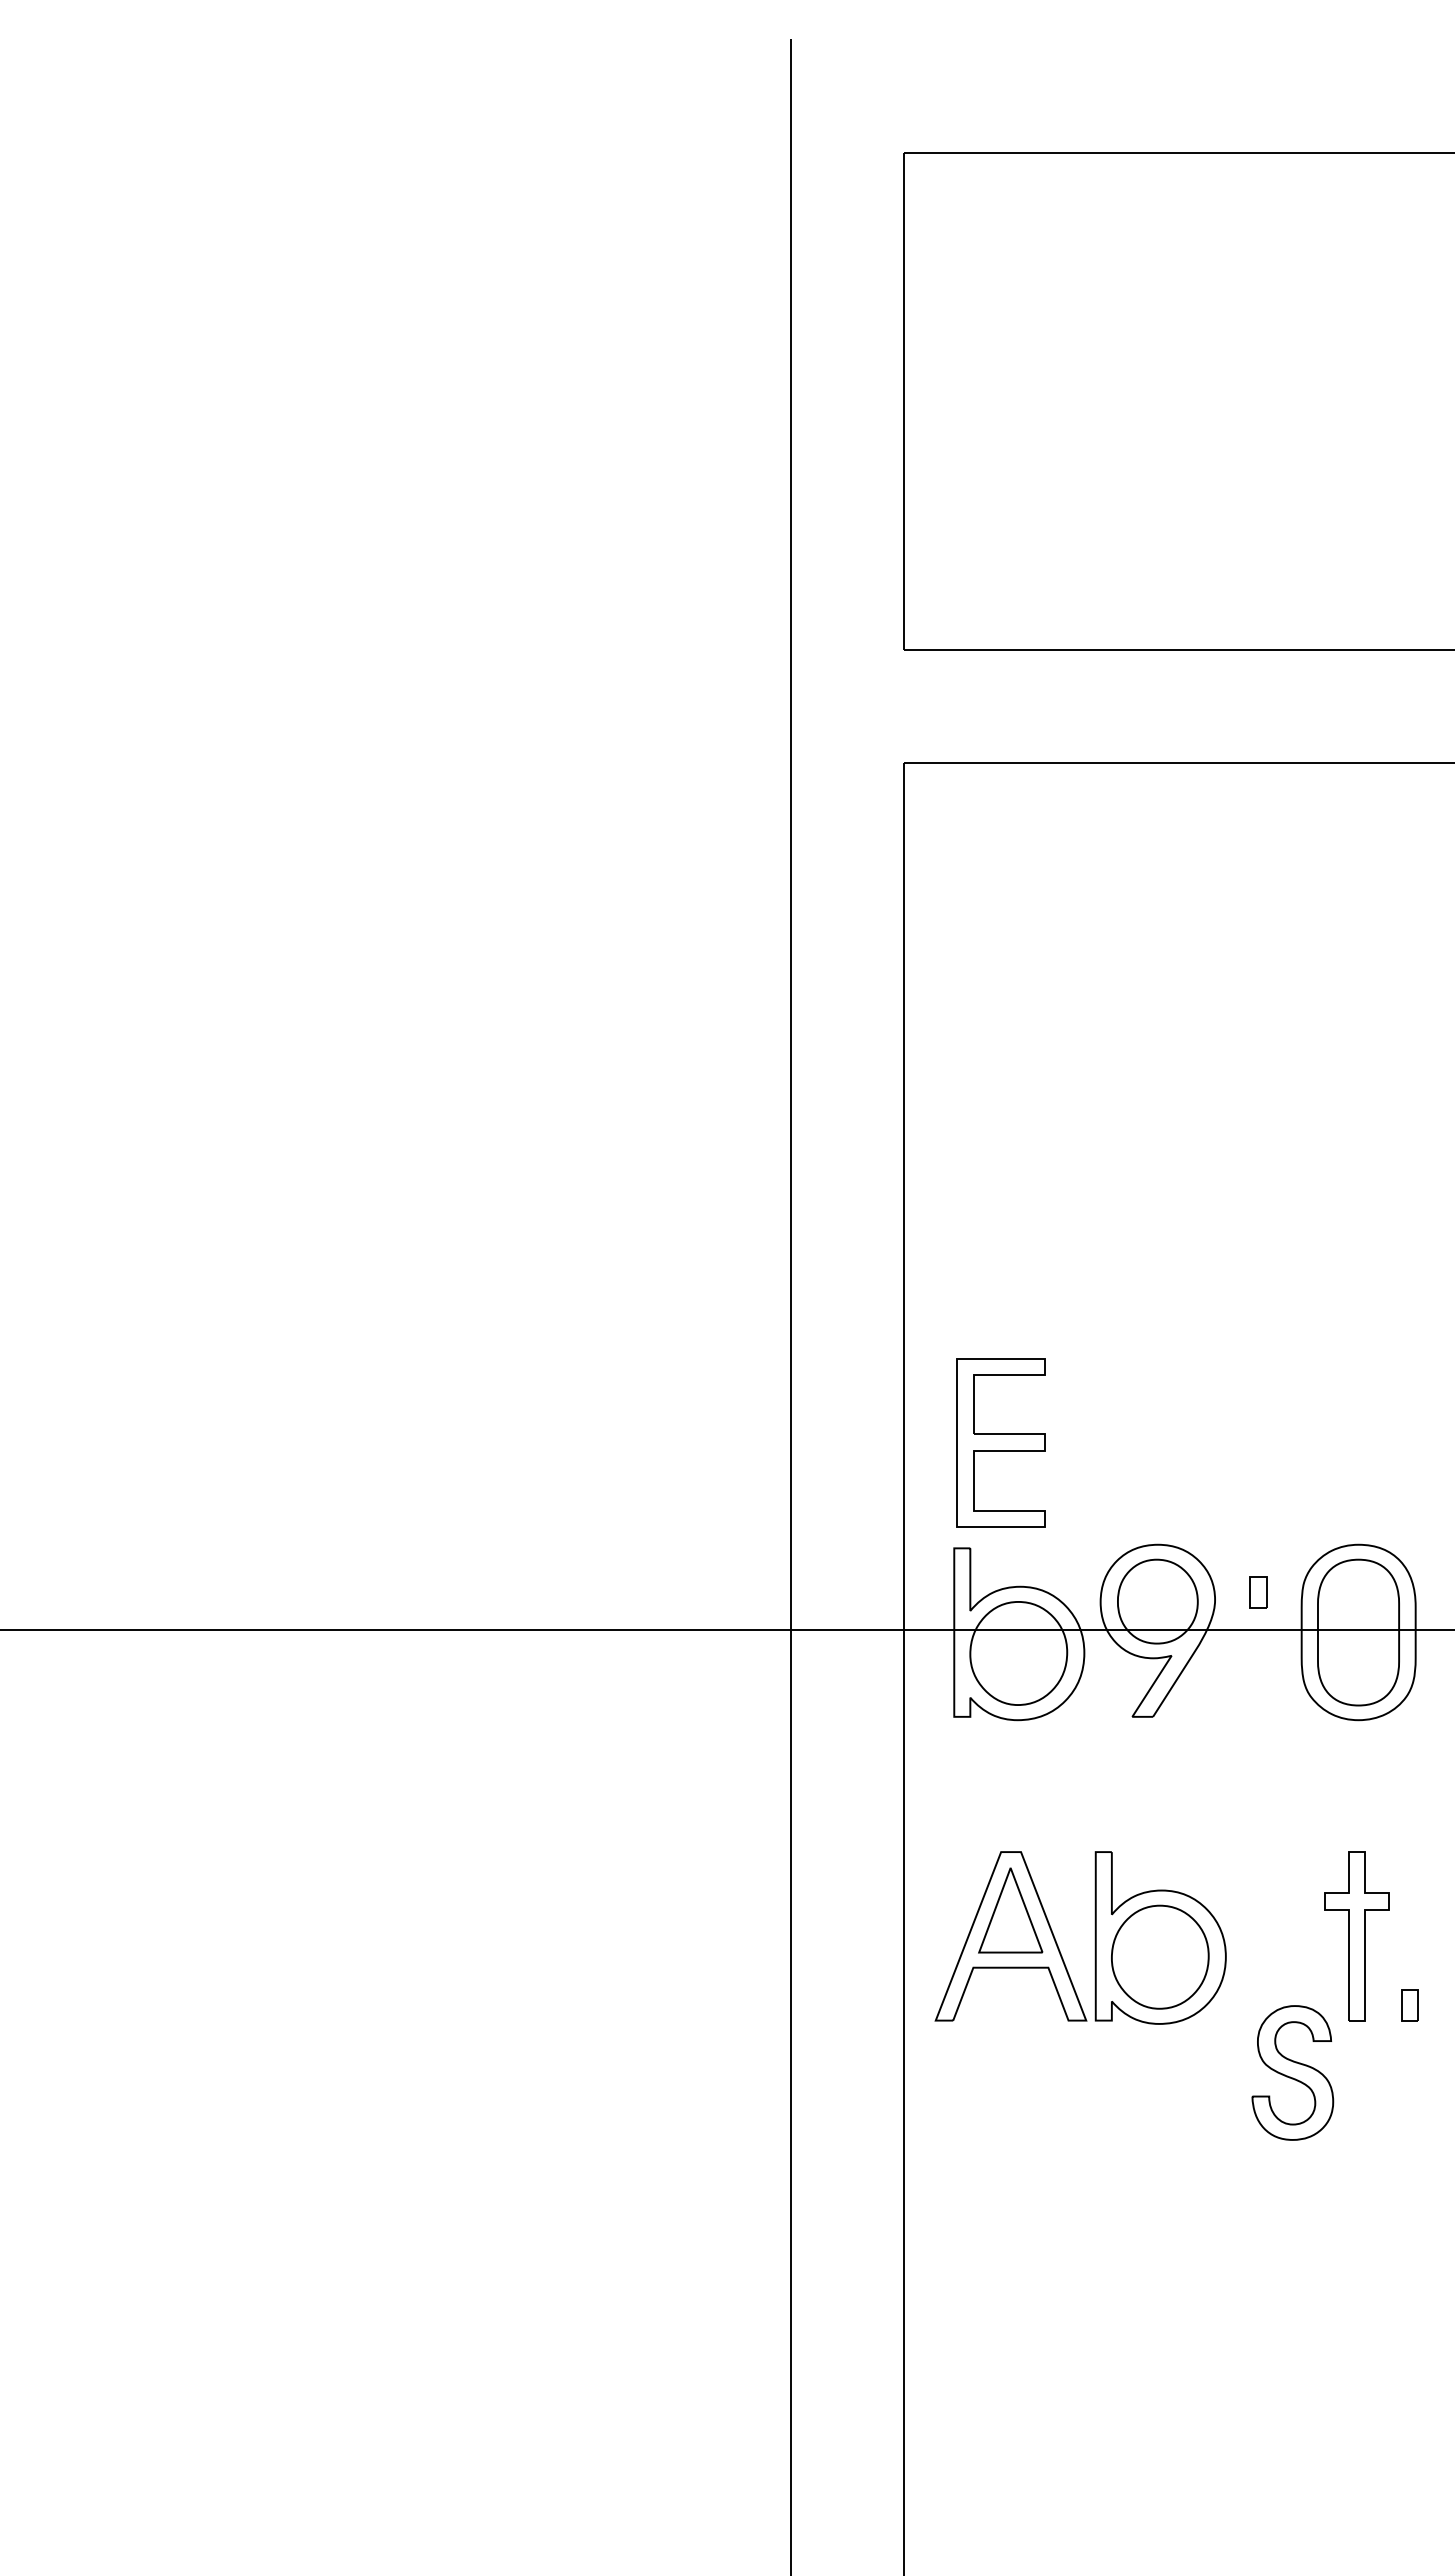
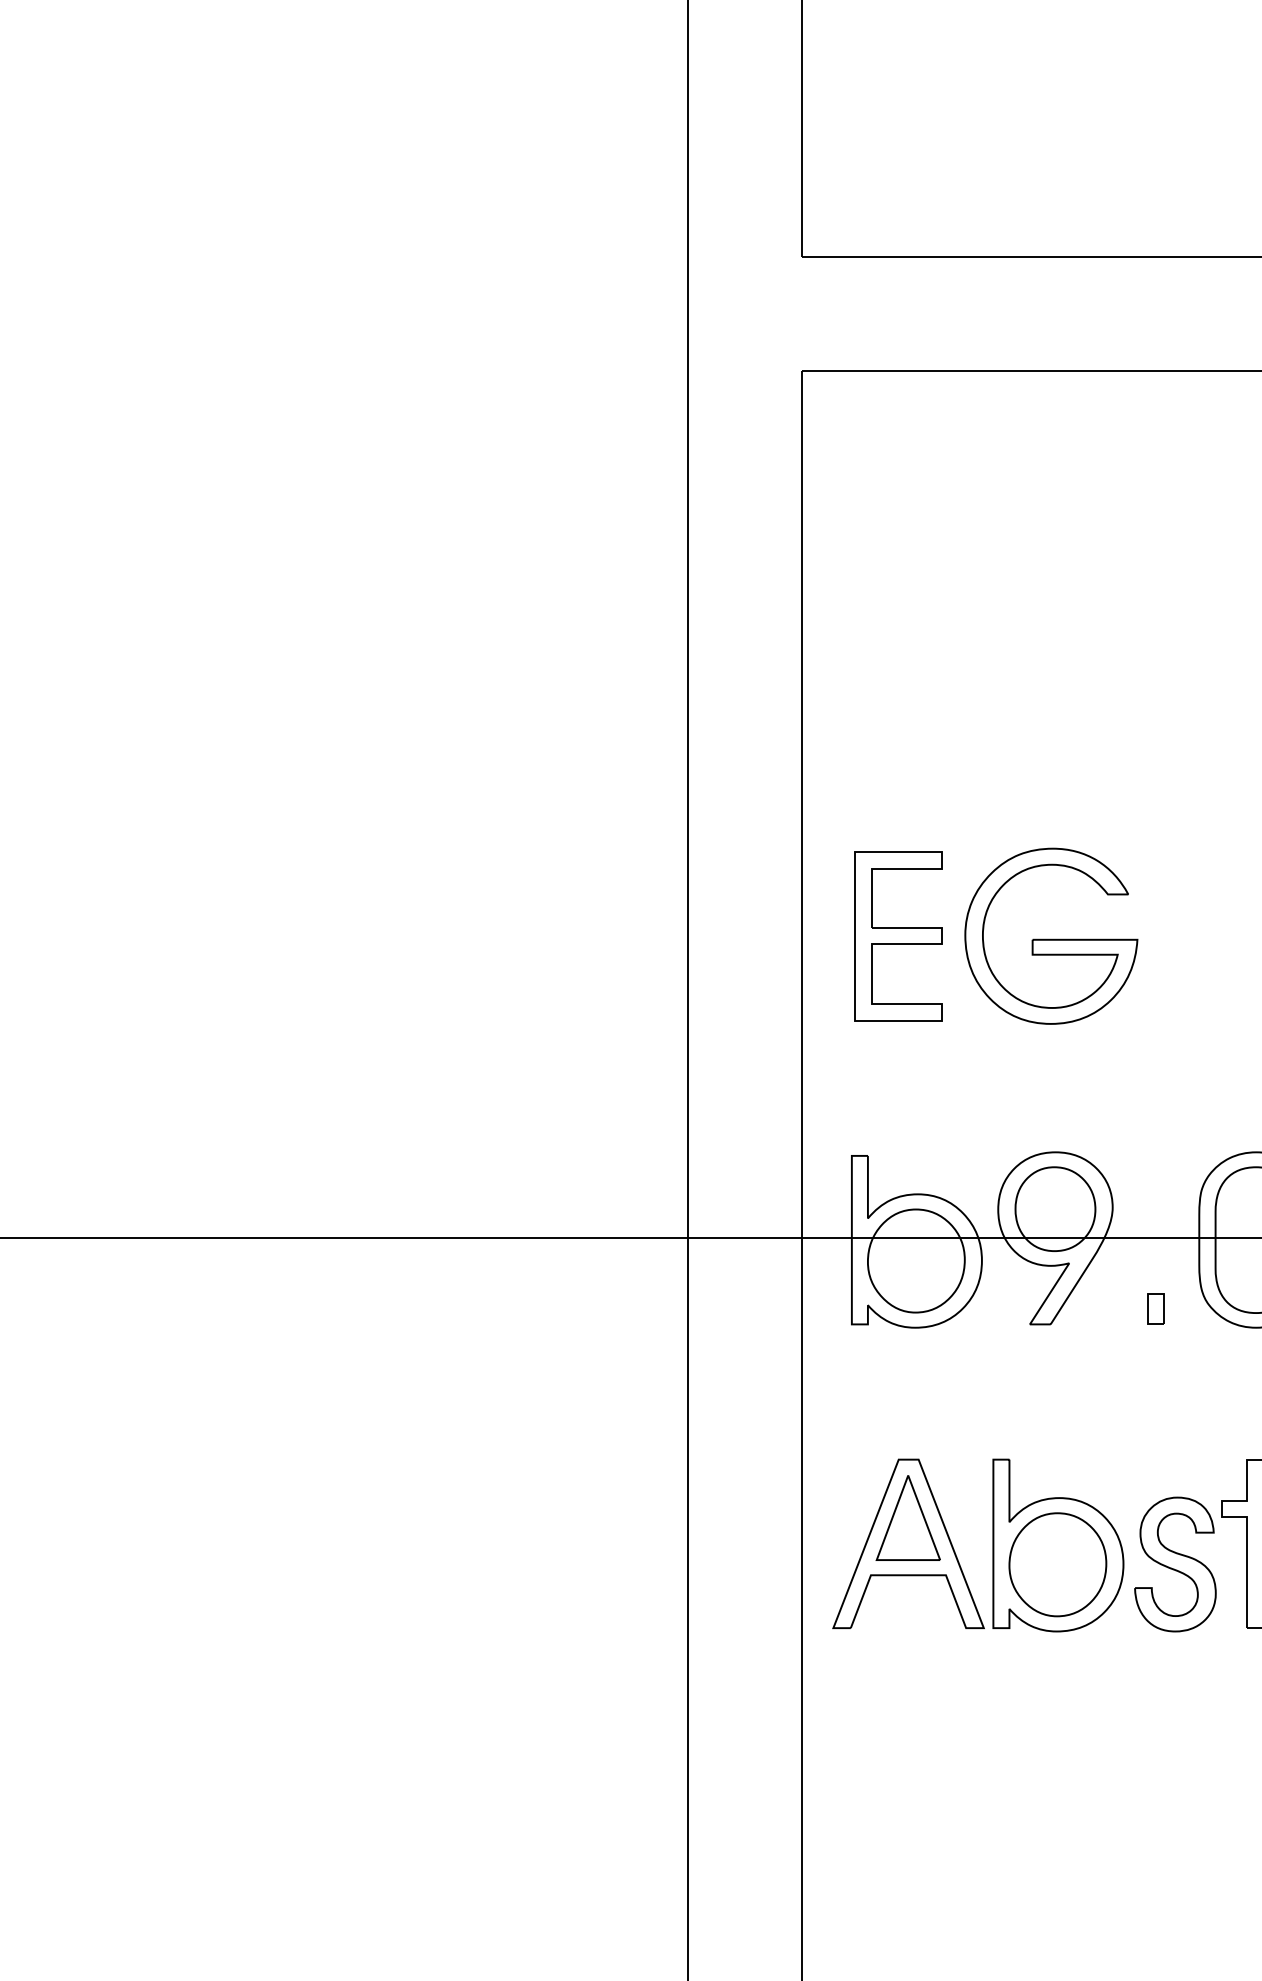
part: (1153, 1328) -> (1051, 936), added
part: (1000, 1442) -> (898, 936), moved
part: (1258, 1592) -> (1156, 1309), moved
part: (1292, 2072) -> (1175, 1564), moved

